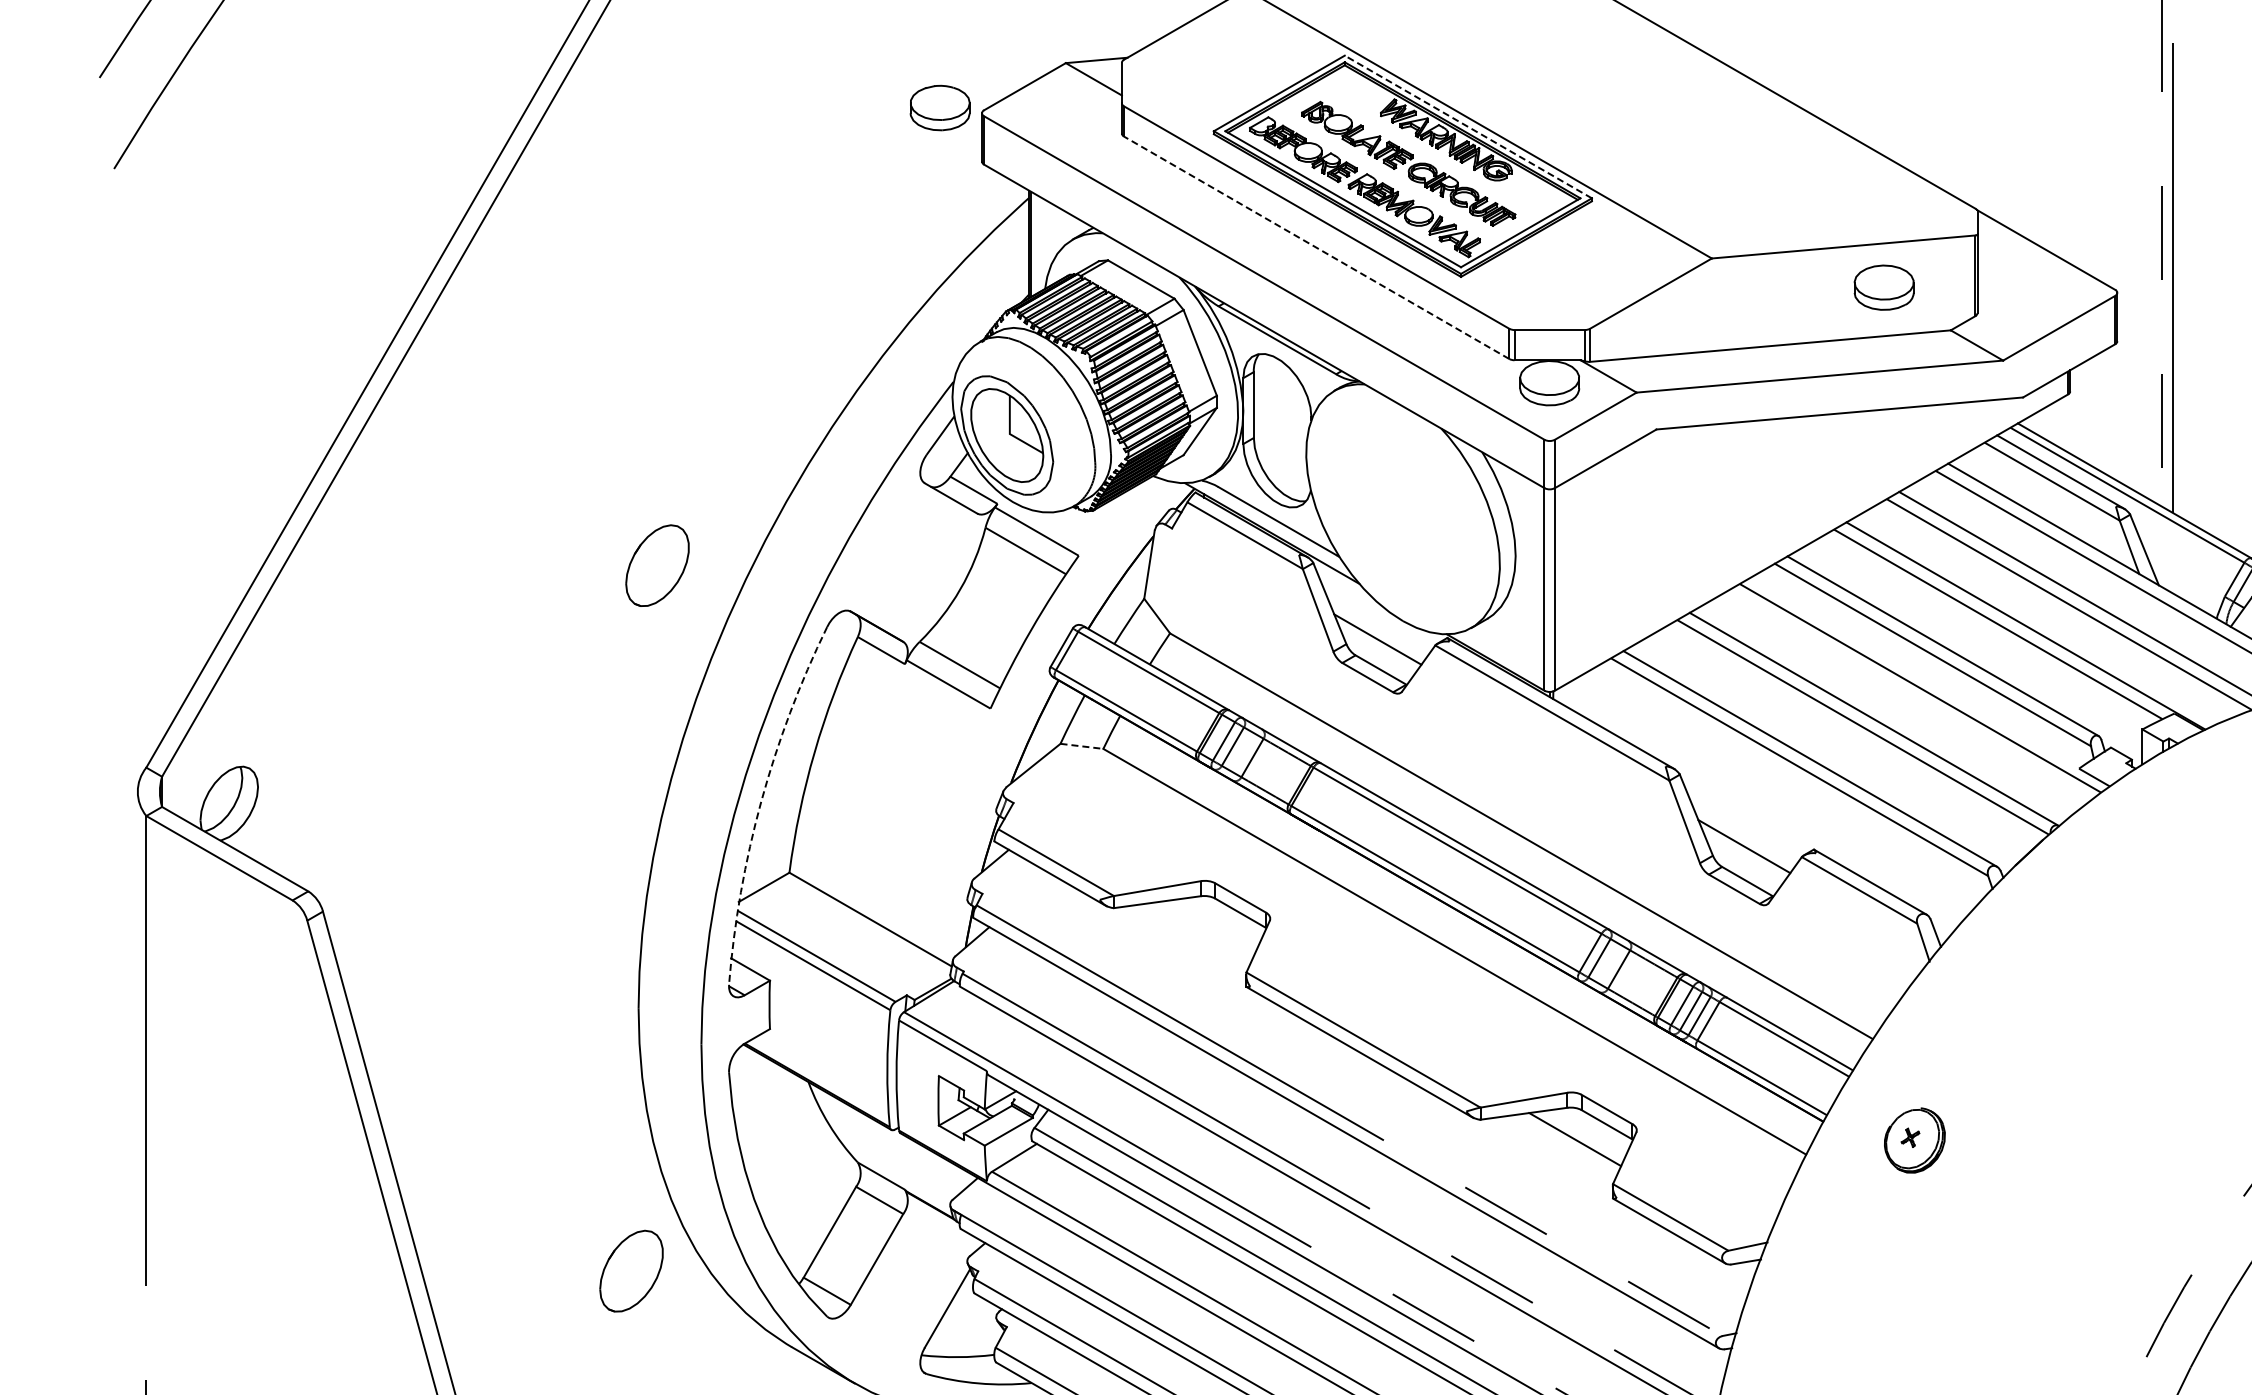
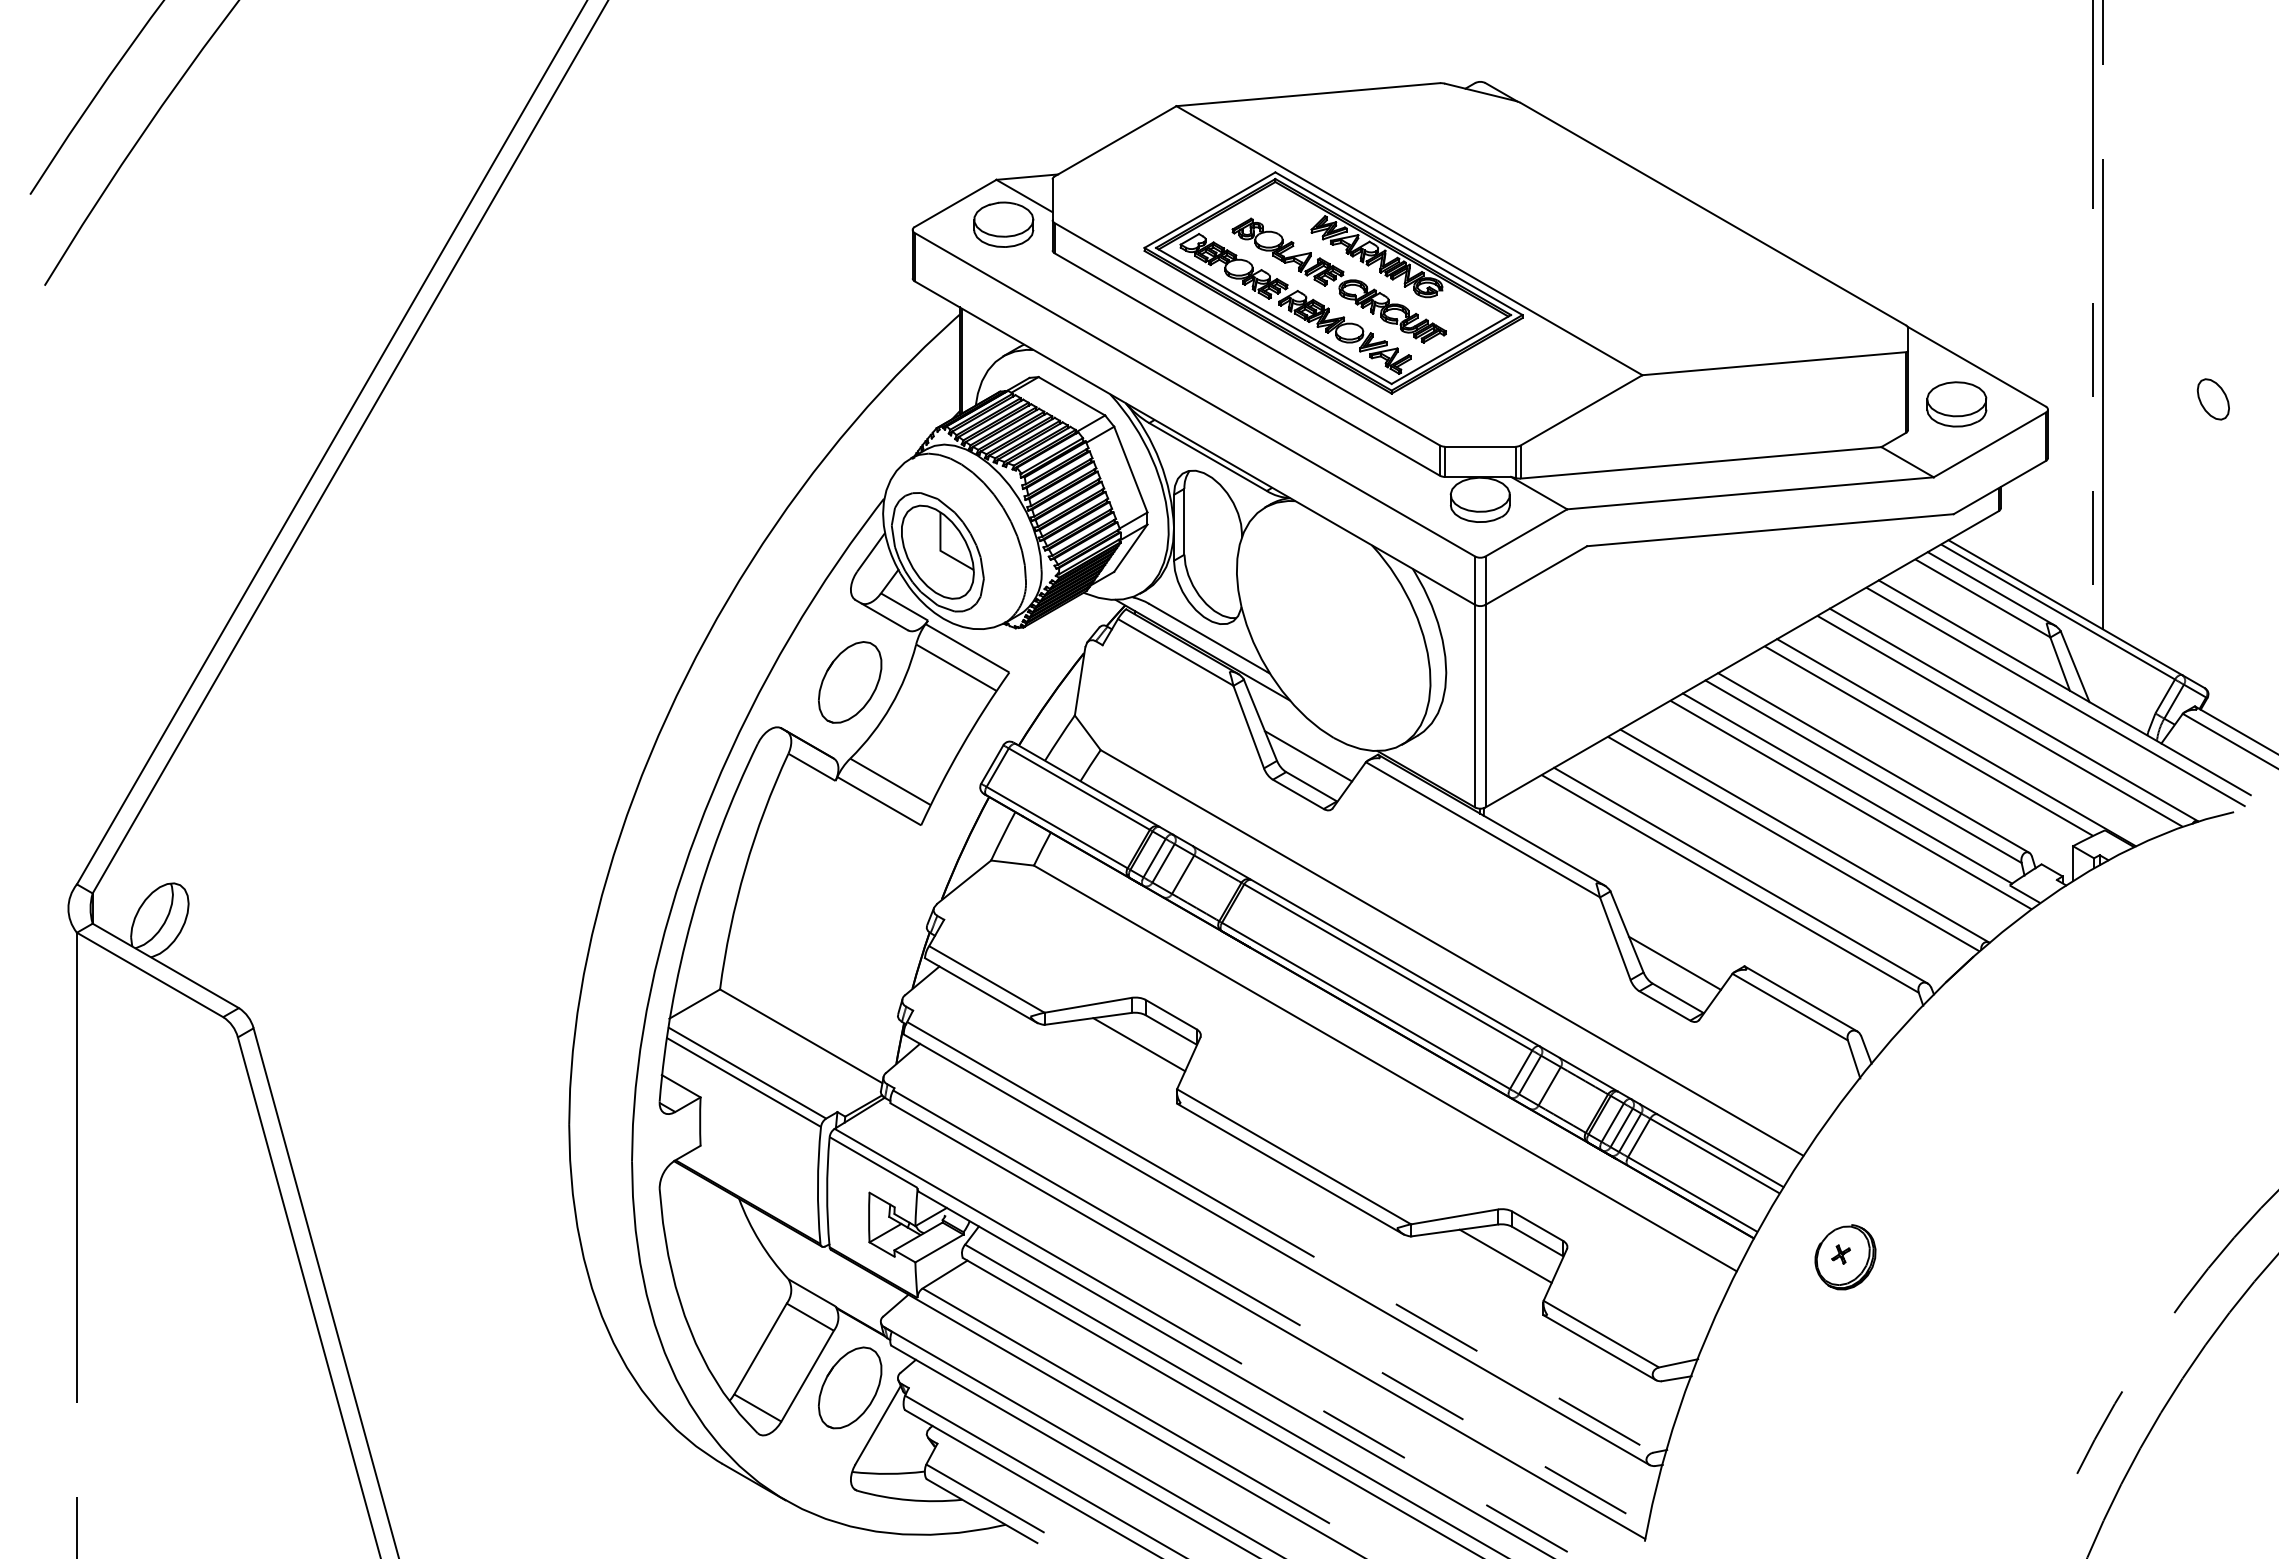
part: (939, 107) -> (1003, 224), moved
line: (1467, 126) -> (1398, 243), dashed -> solid
line: (1315, 247) -> (1246, 364), dashed -> solid
part: (1883, 287) -> (1956, 404), moved
part: (657, 565) -> (850, 682), moved
line: (1916, 671) -> (1847, 788), added
line: (1081, 746) -> (1012, 863), dashed -> solid
arc: (760, 801) -> (691, 918), dashed -> solid
line: (1208, 927) -> (1139, 1044), added
part: (631, 1270) -> (850, 1387), moved

